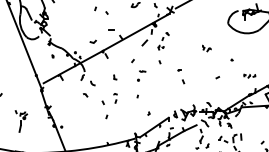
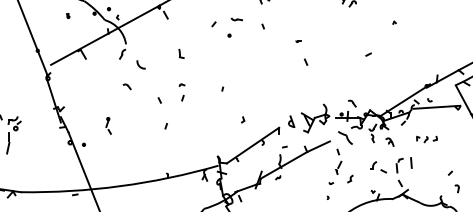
part: (141, 75) -> (234, 26), moved
part: (249, 75) -> (426, 138), moved
part: (75, 116) -> (109, 125), added

